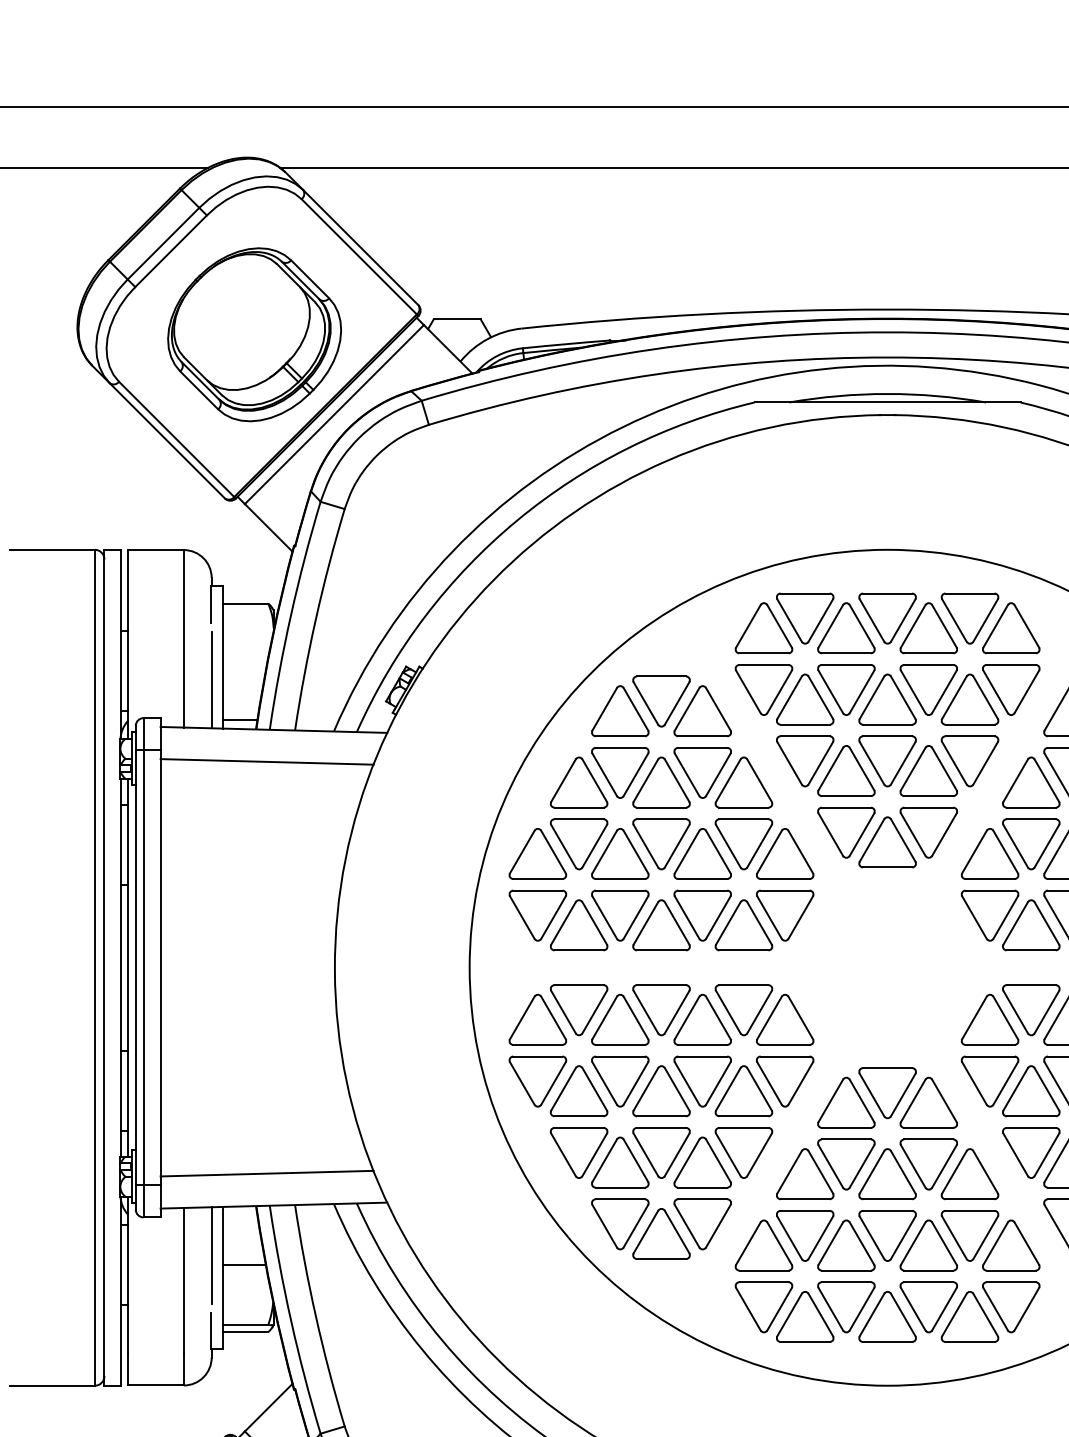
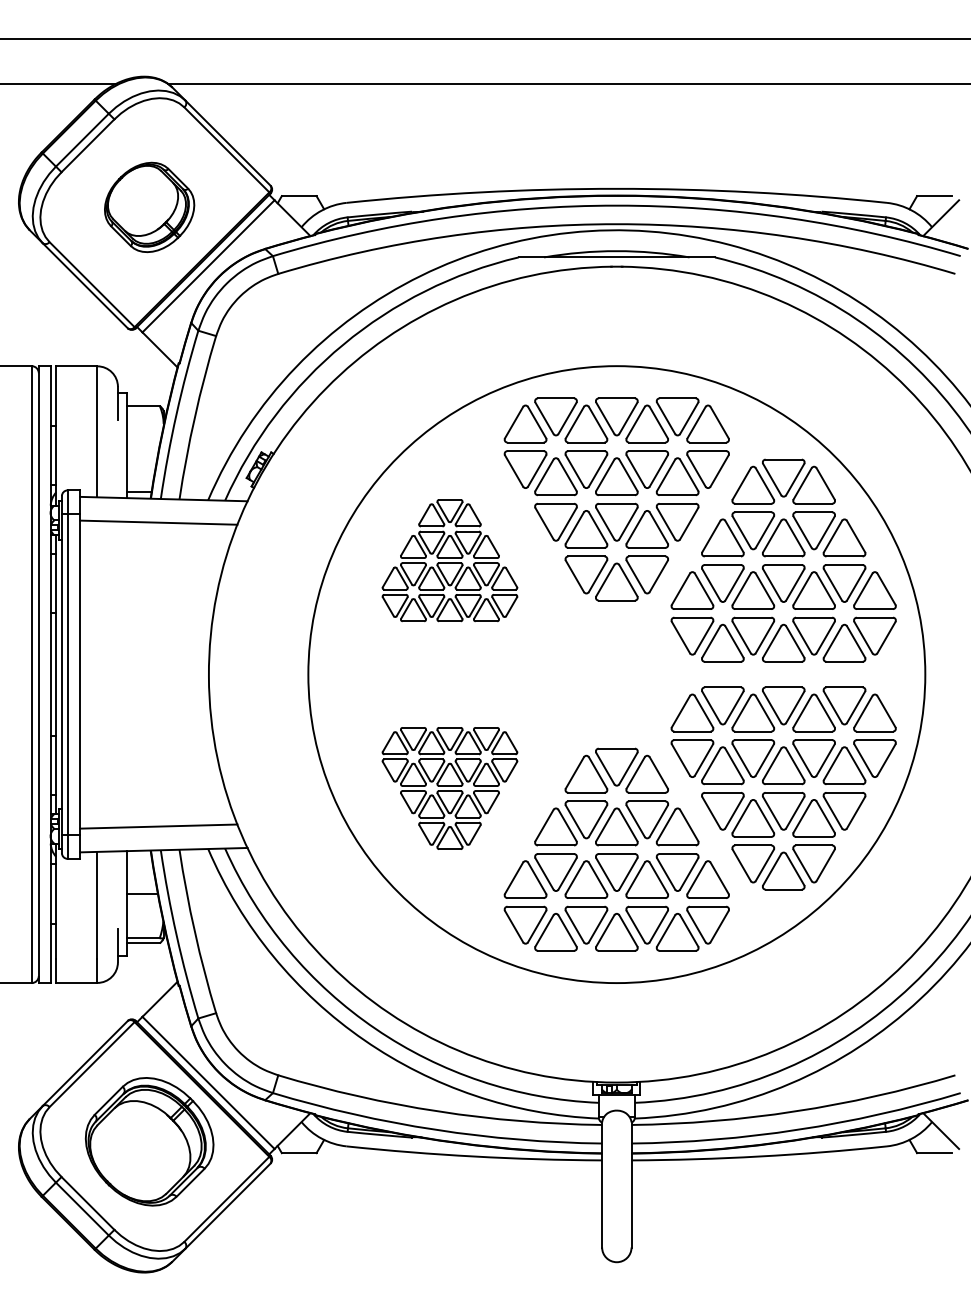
part: (254, 334) -> (149, 207), size x0.7
line: (211, 679) -> (117, 461), removed
part: (660, 813) -> (449, 560), size x0.6
part: (660, 1122) -> (449, 788), size x0.6
line: (211, 1254) -> (117, 886), removed

